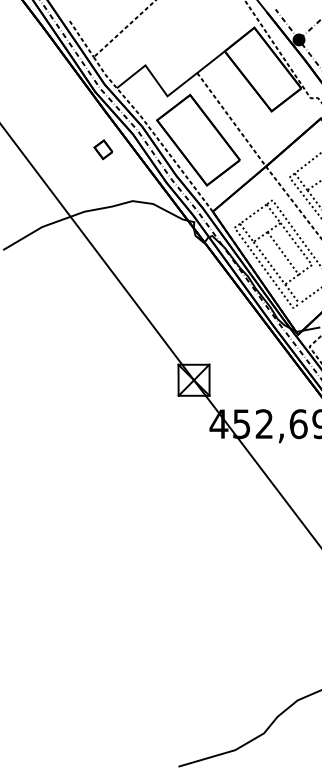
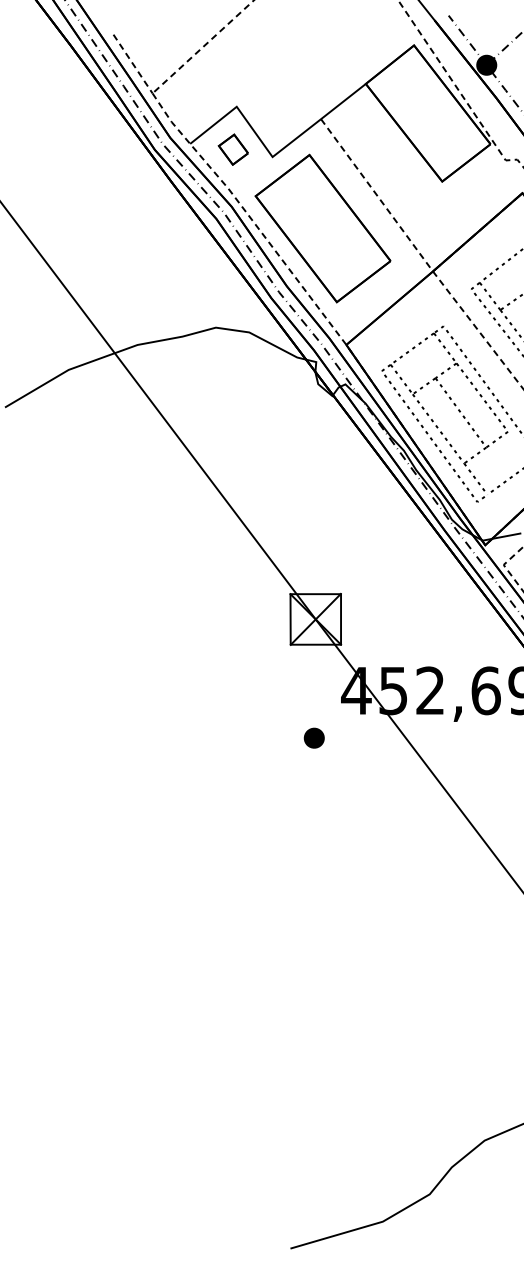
part: (103, 149) -> (233, 149), moved
part: (192, 452) -> (313, 737), added

